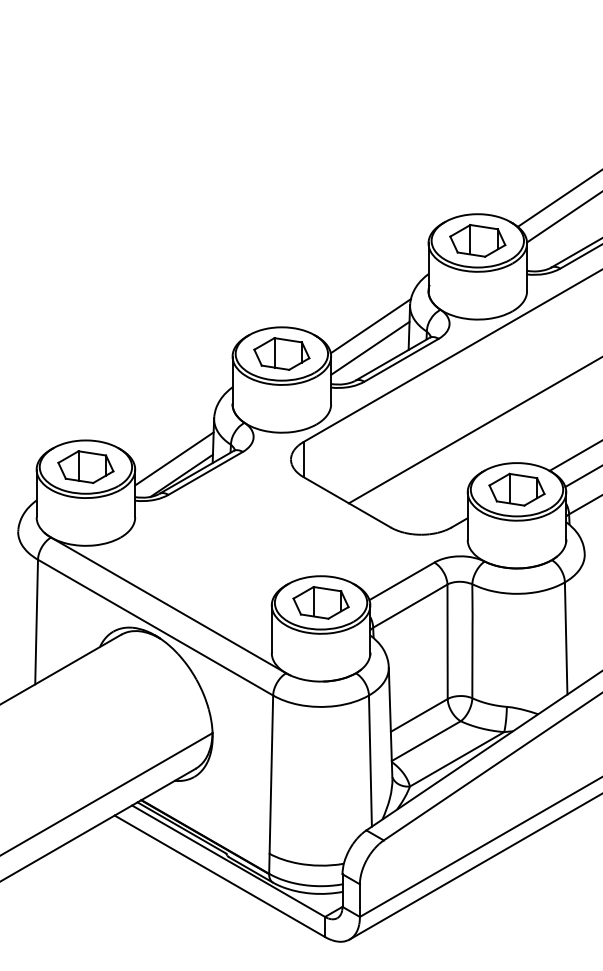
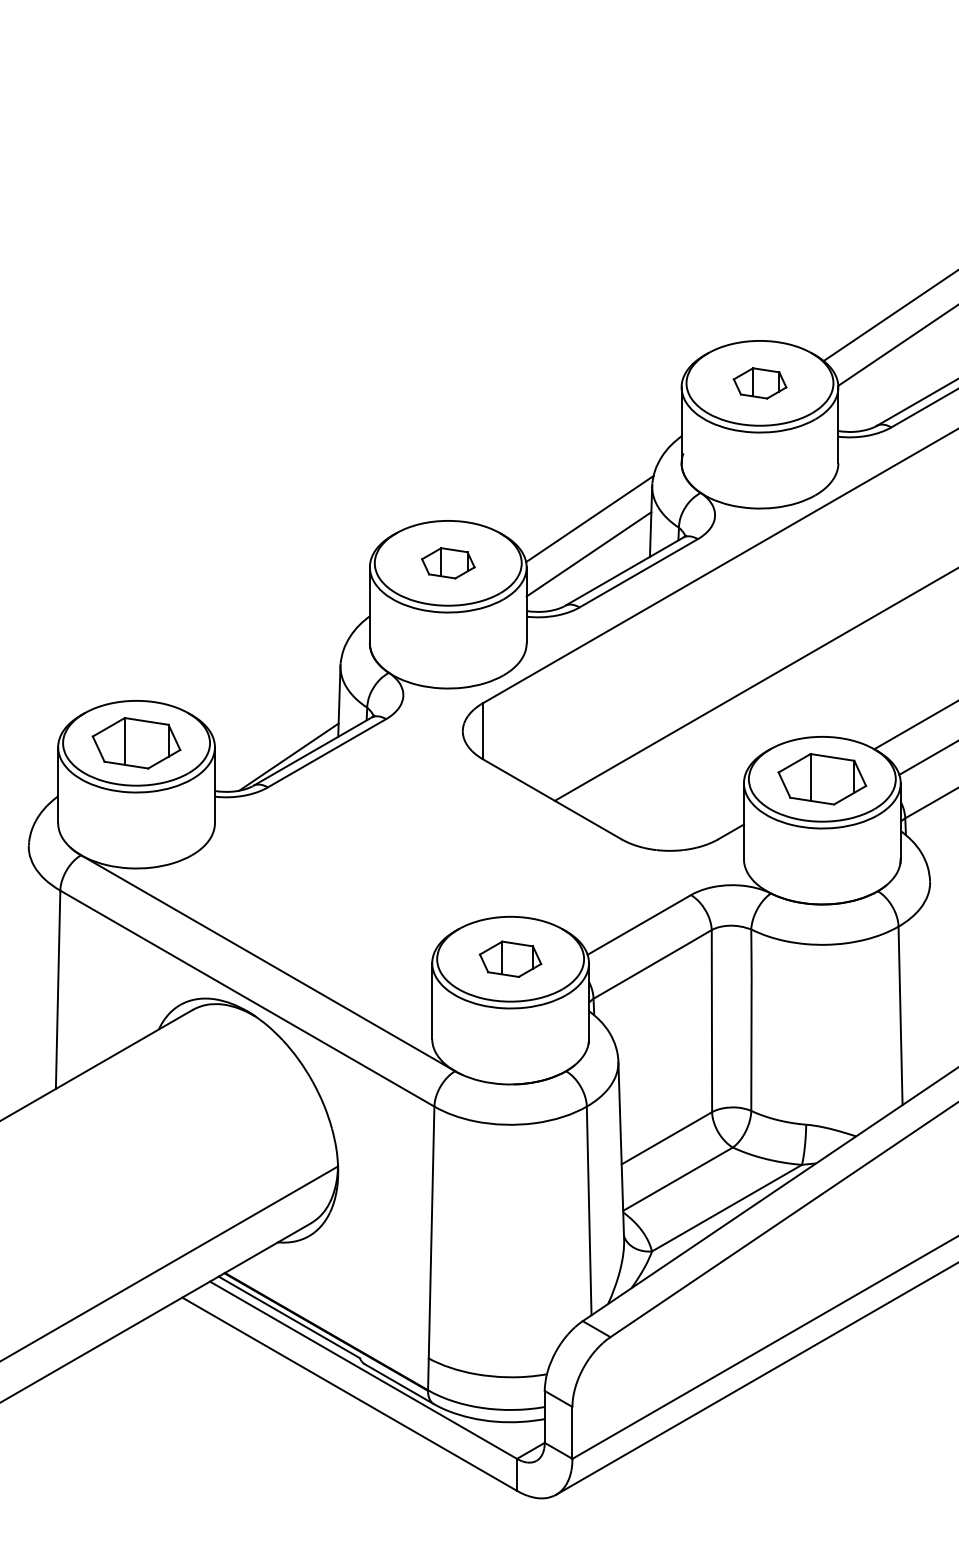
part: (477, 240) -> (759, 382), size x0.6
part: (281, 353) -> (447, 562), size x0.6
line: (174, 458) -> (277, 729), removed
part: (320, 602) -> (509, 958), size x0.7

